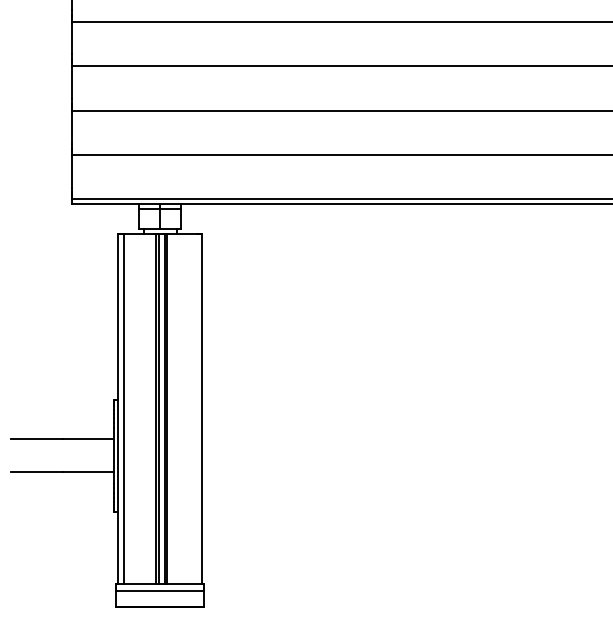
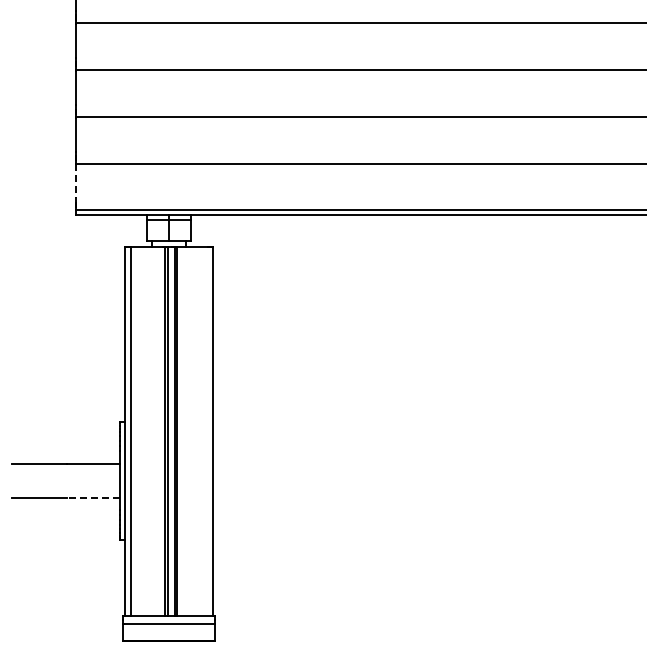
line: (71, 171) -> (75, 181), solid -> dashed
line: (88, 471) -> (93, 497), solid -> dashed

